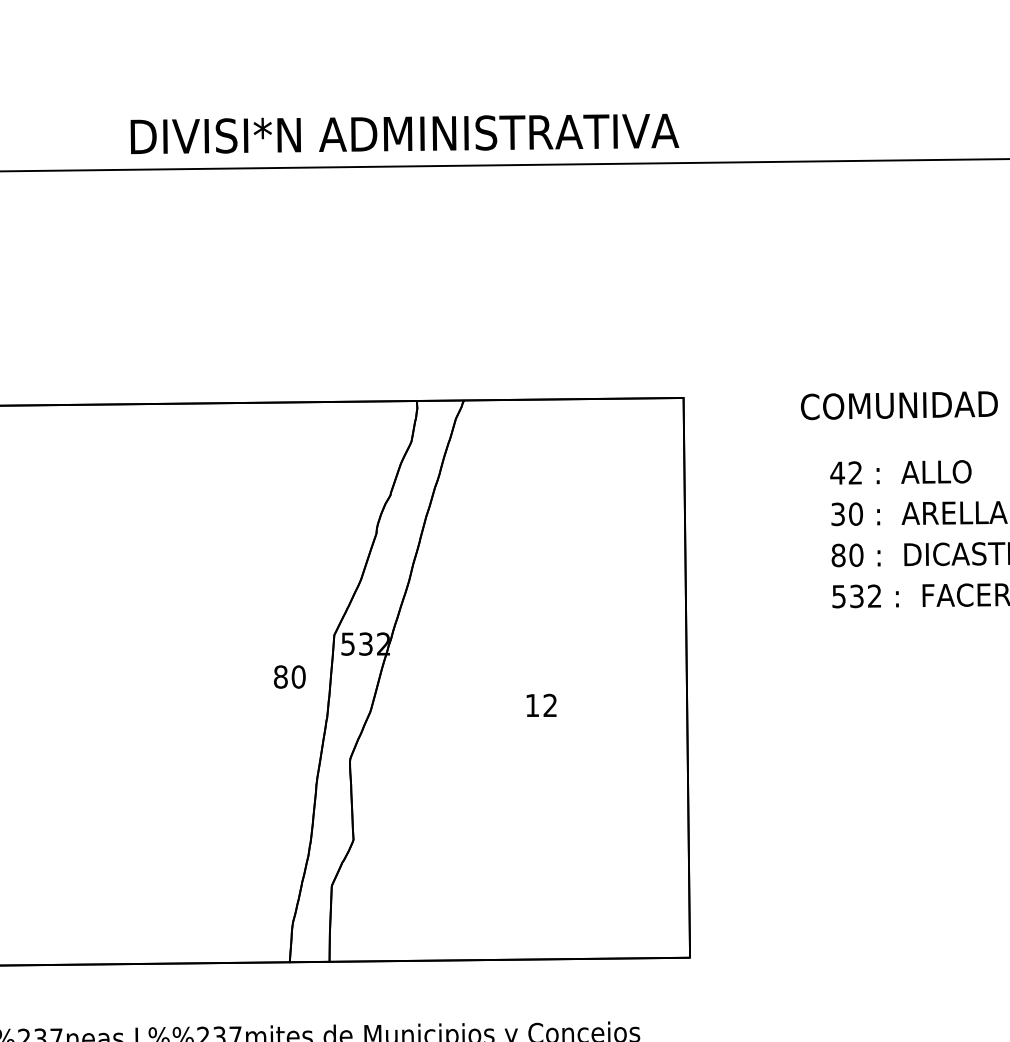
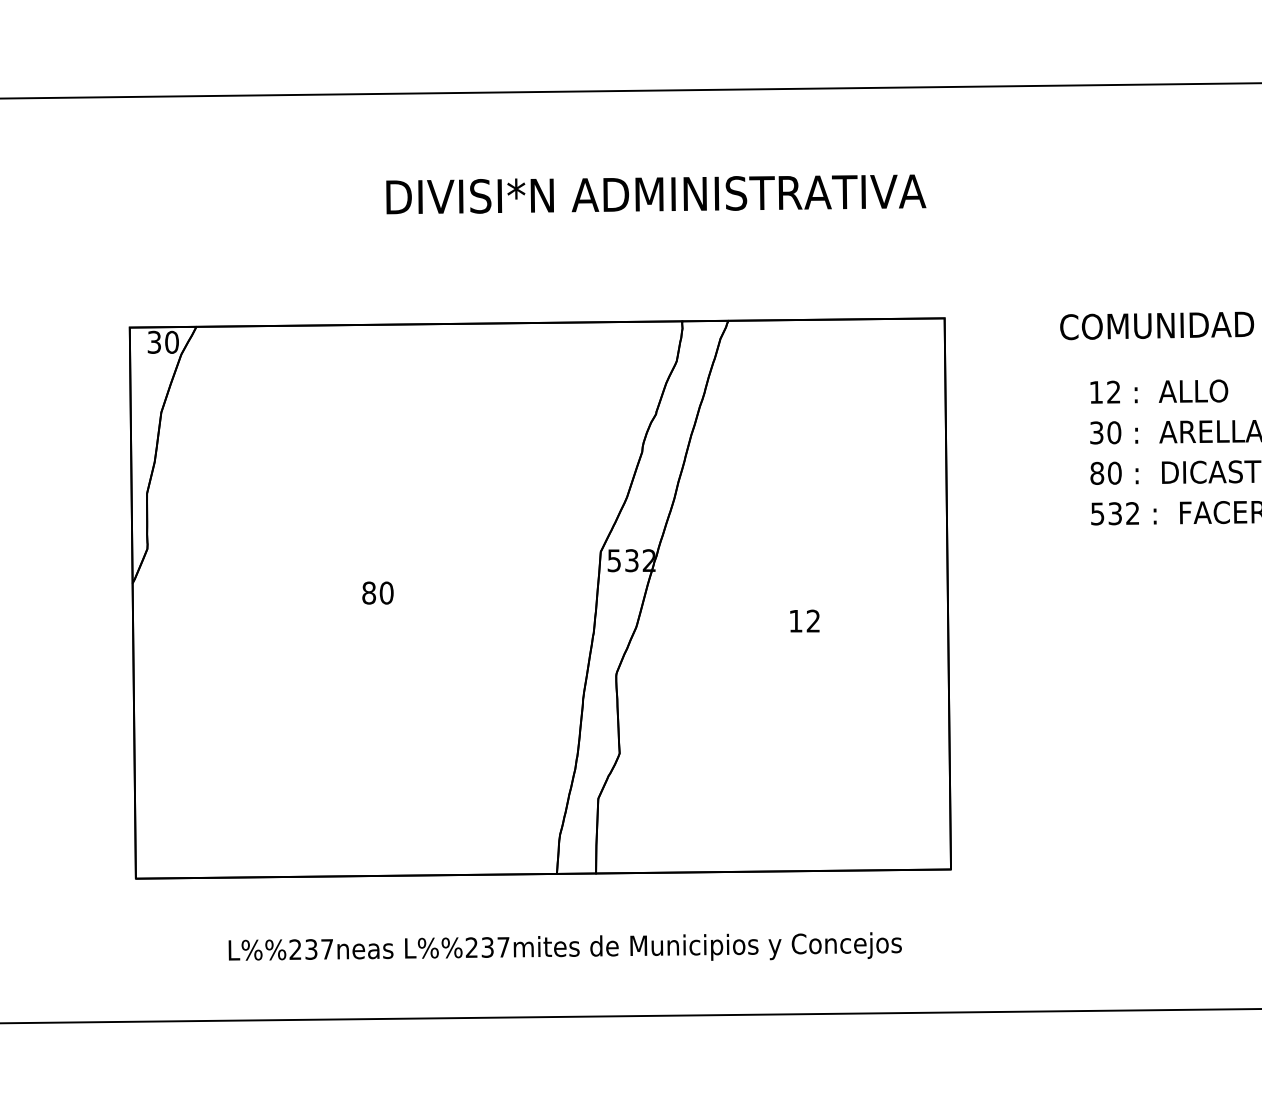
text: (405, 134) -> (656, 194), moved
text: (837, 473) -> (1096, 392), 42 -> 12
text: (289, 676) -> (377, 592), moved

